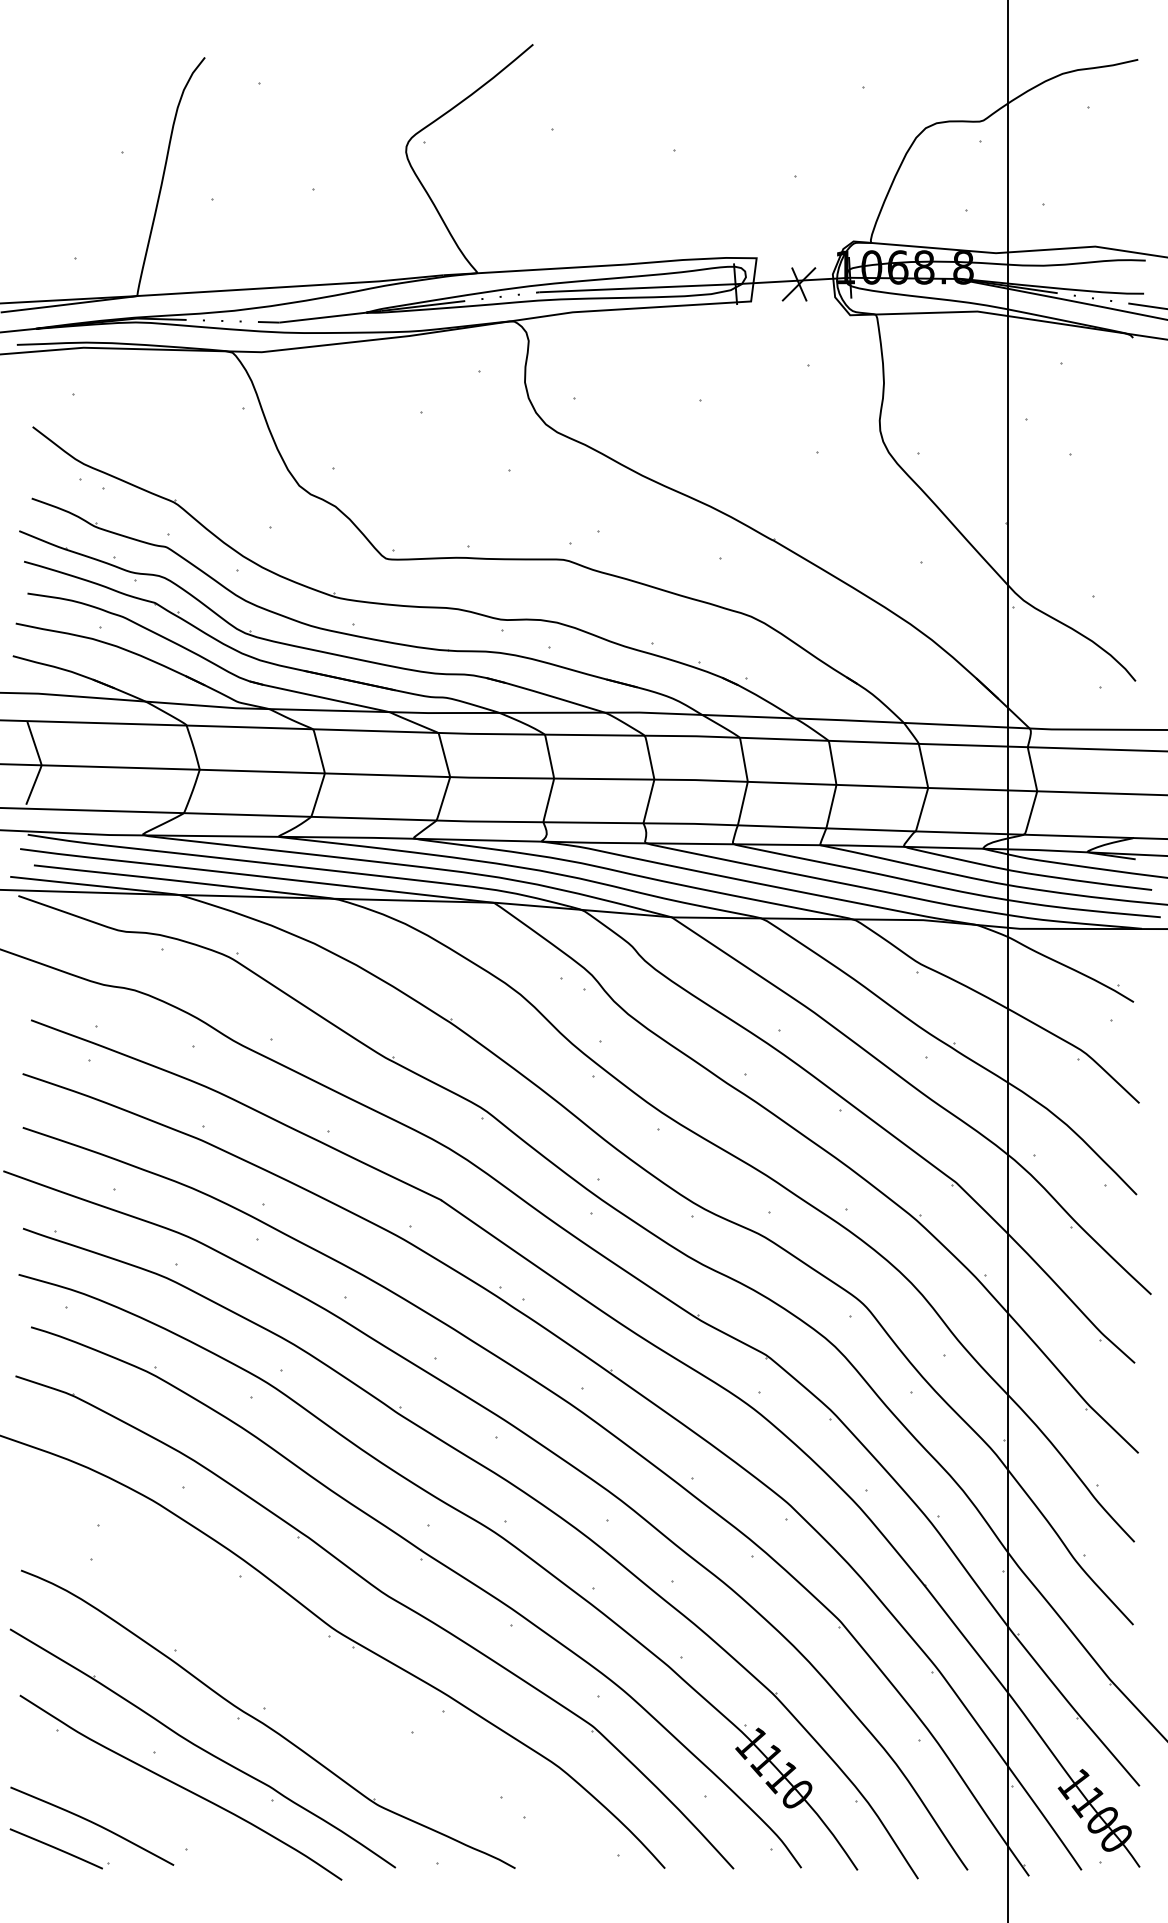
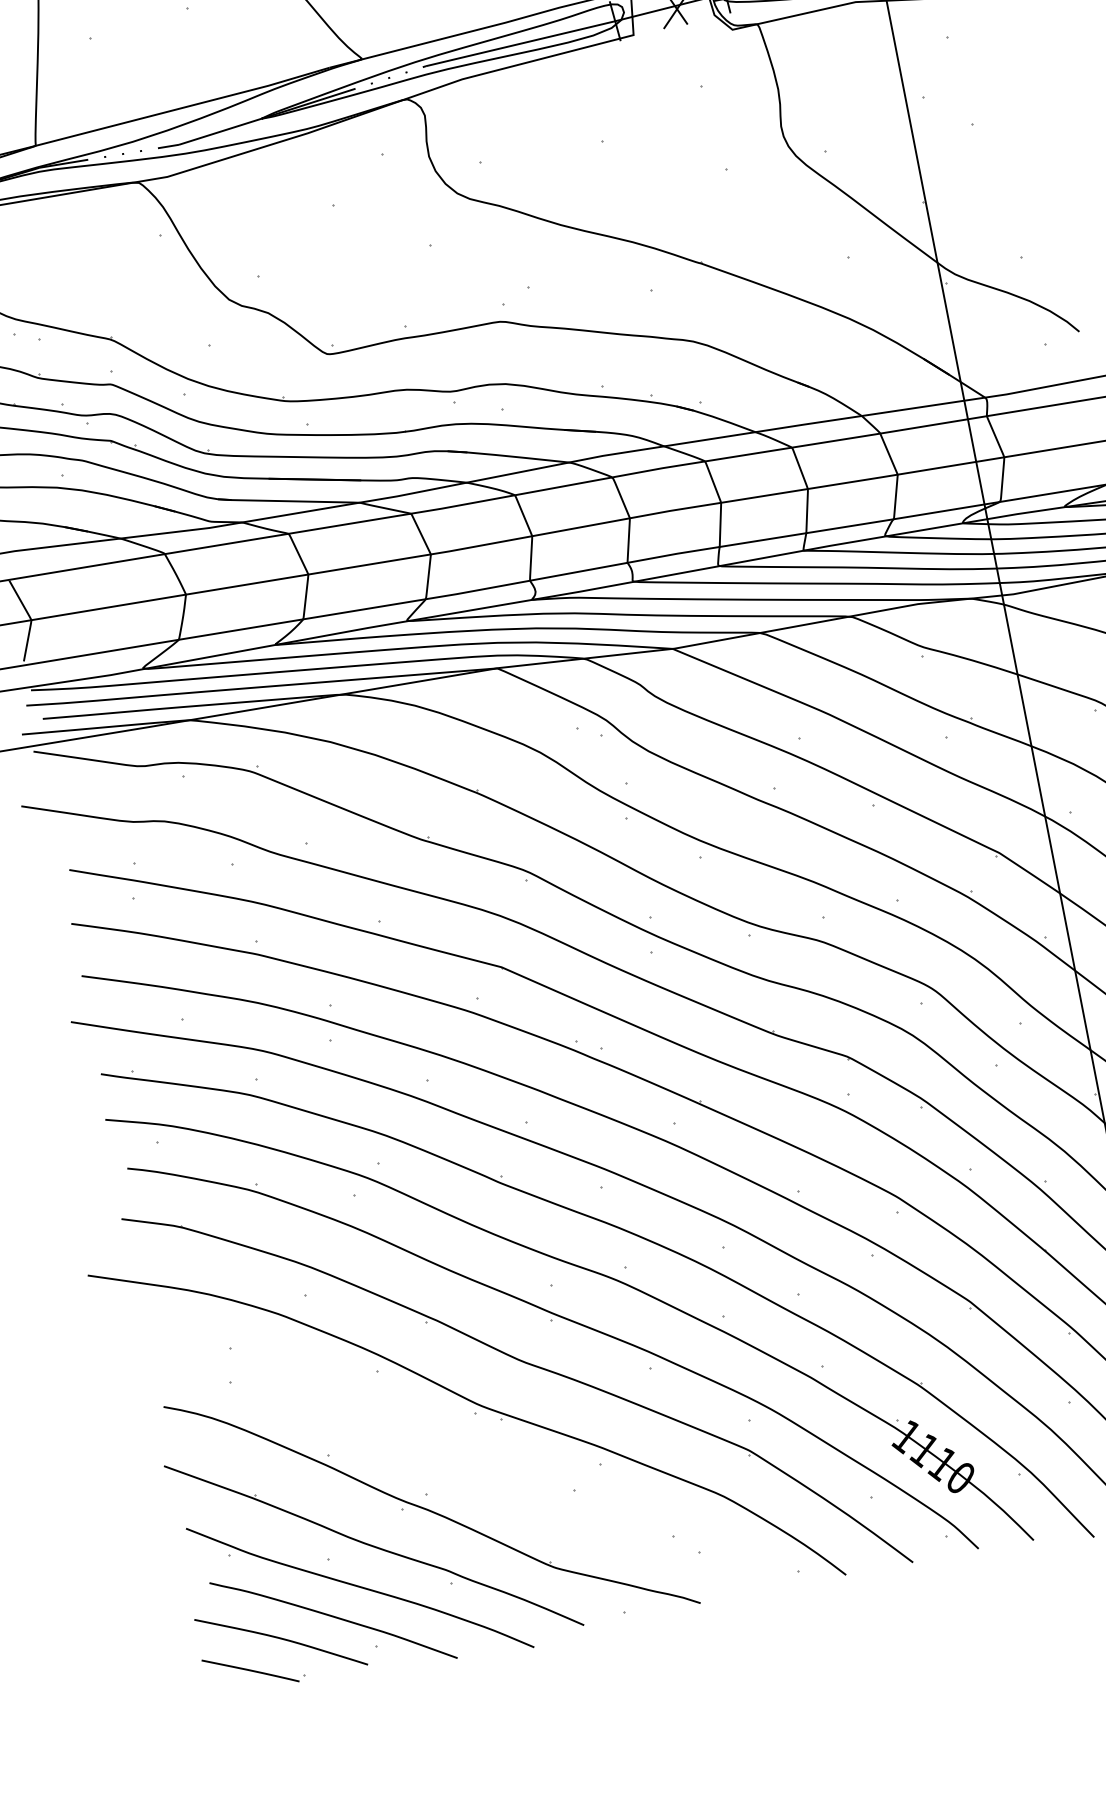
curve: (149, 1812) -> (334, 1617), added

